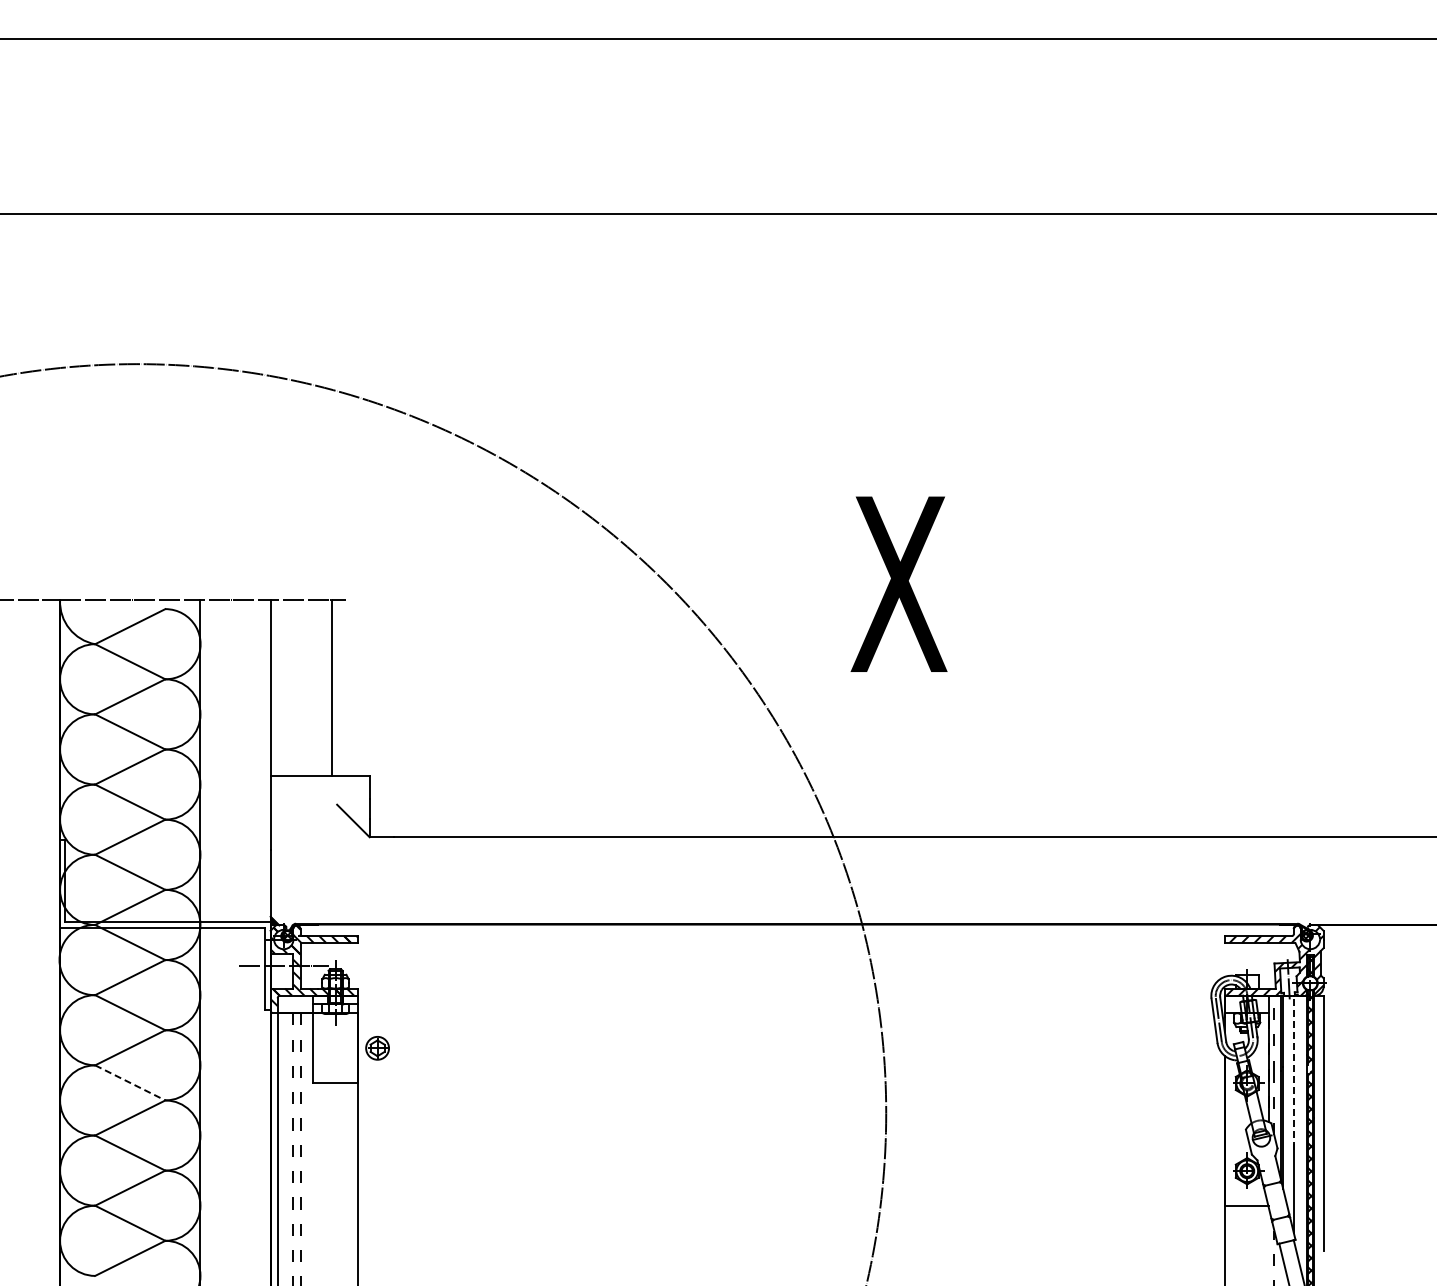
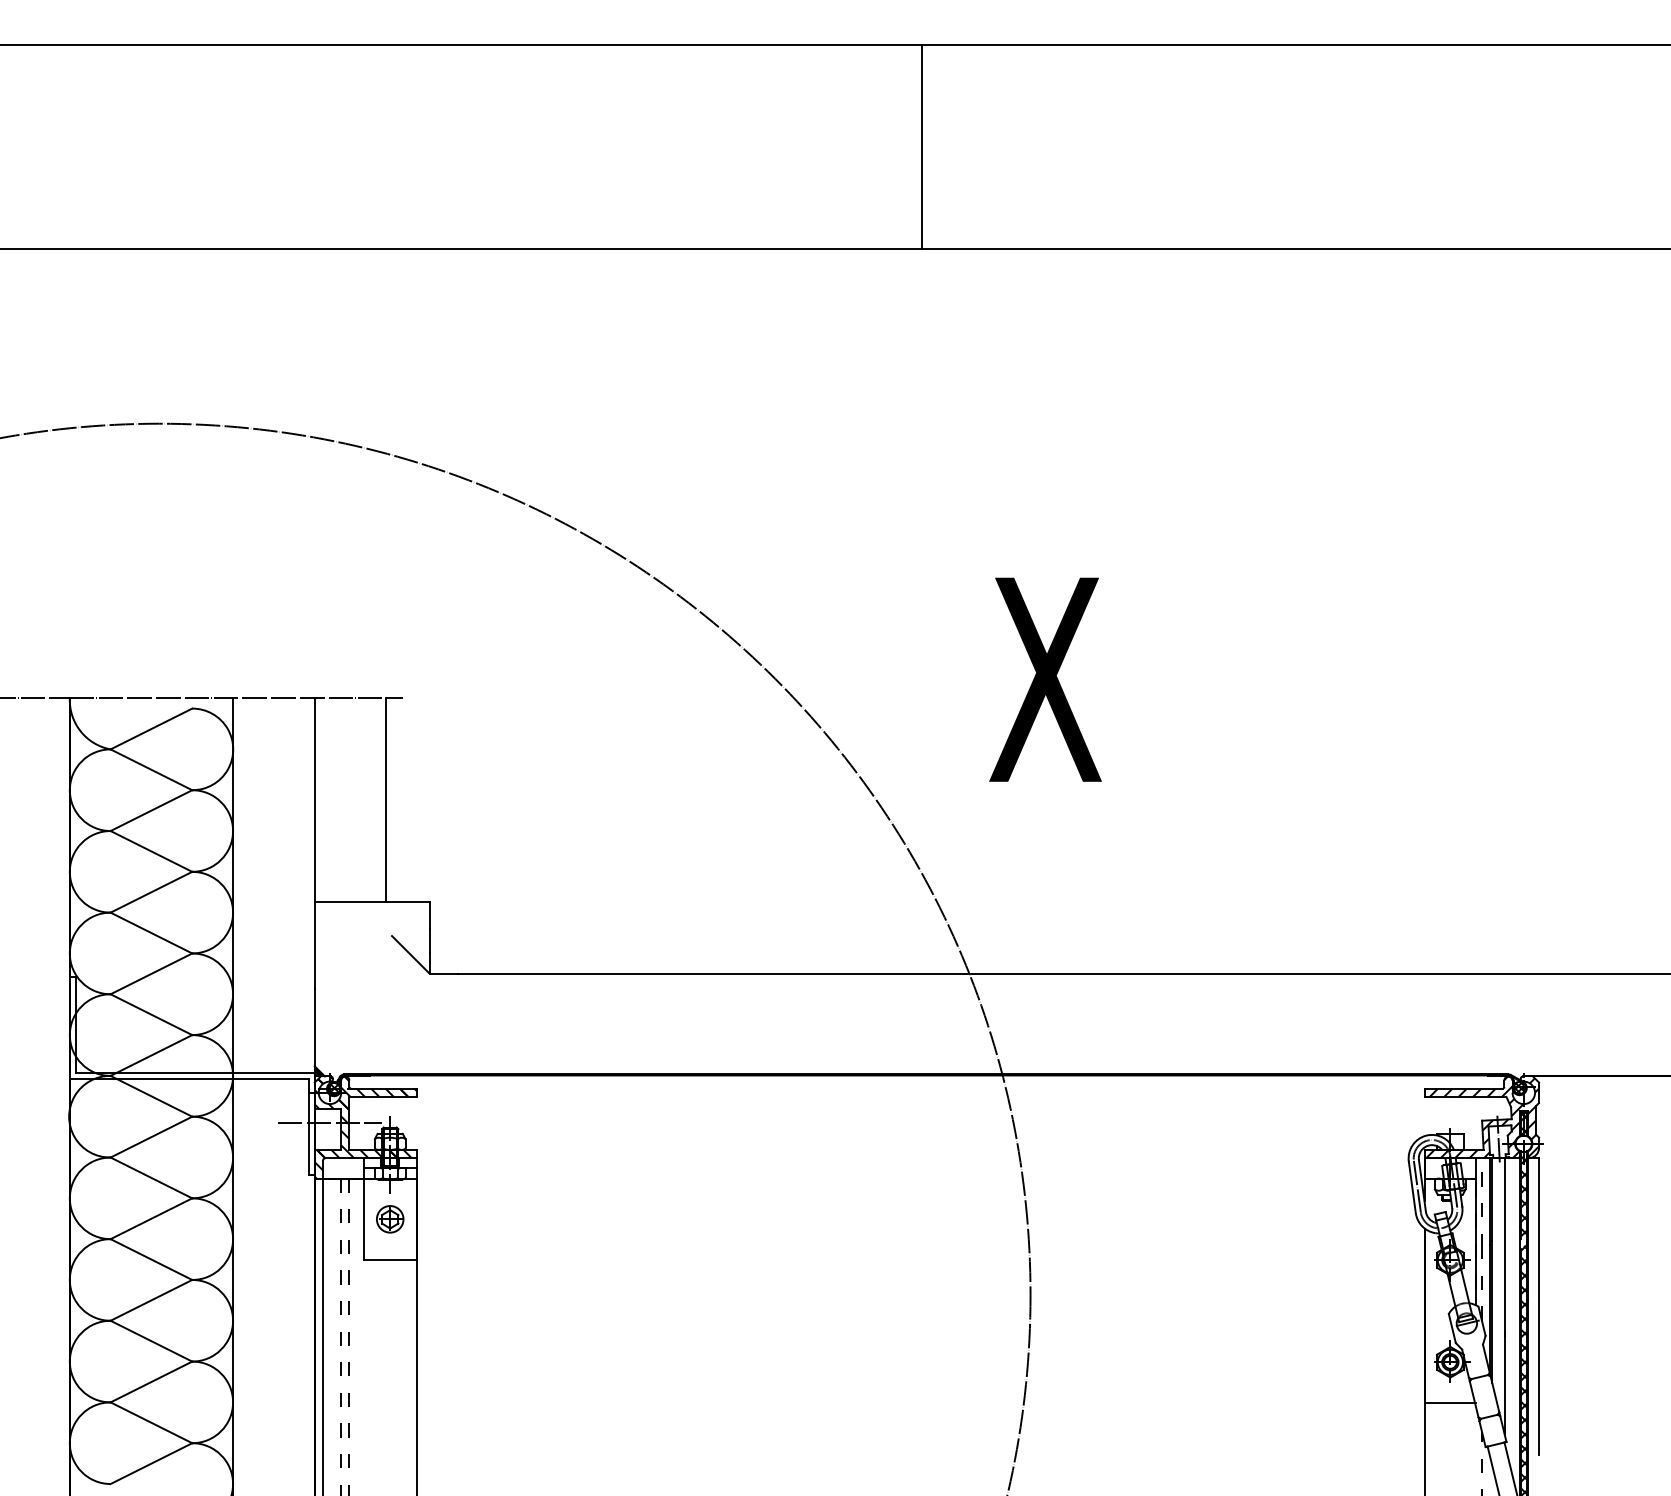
line: (793, 126) -> (922, 147), added
part: (377, 1048) -> (390, 1219), moved
line: (1293, 1071) -> (1504, 1246), dashed -> solid
line: (130, 1083) -> (151, 1260), dashed -> solid

